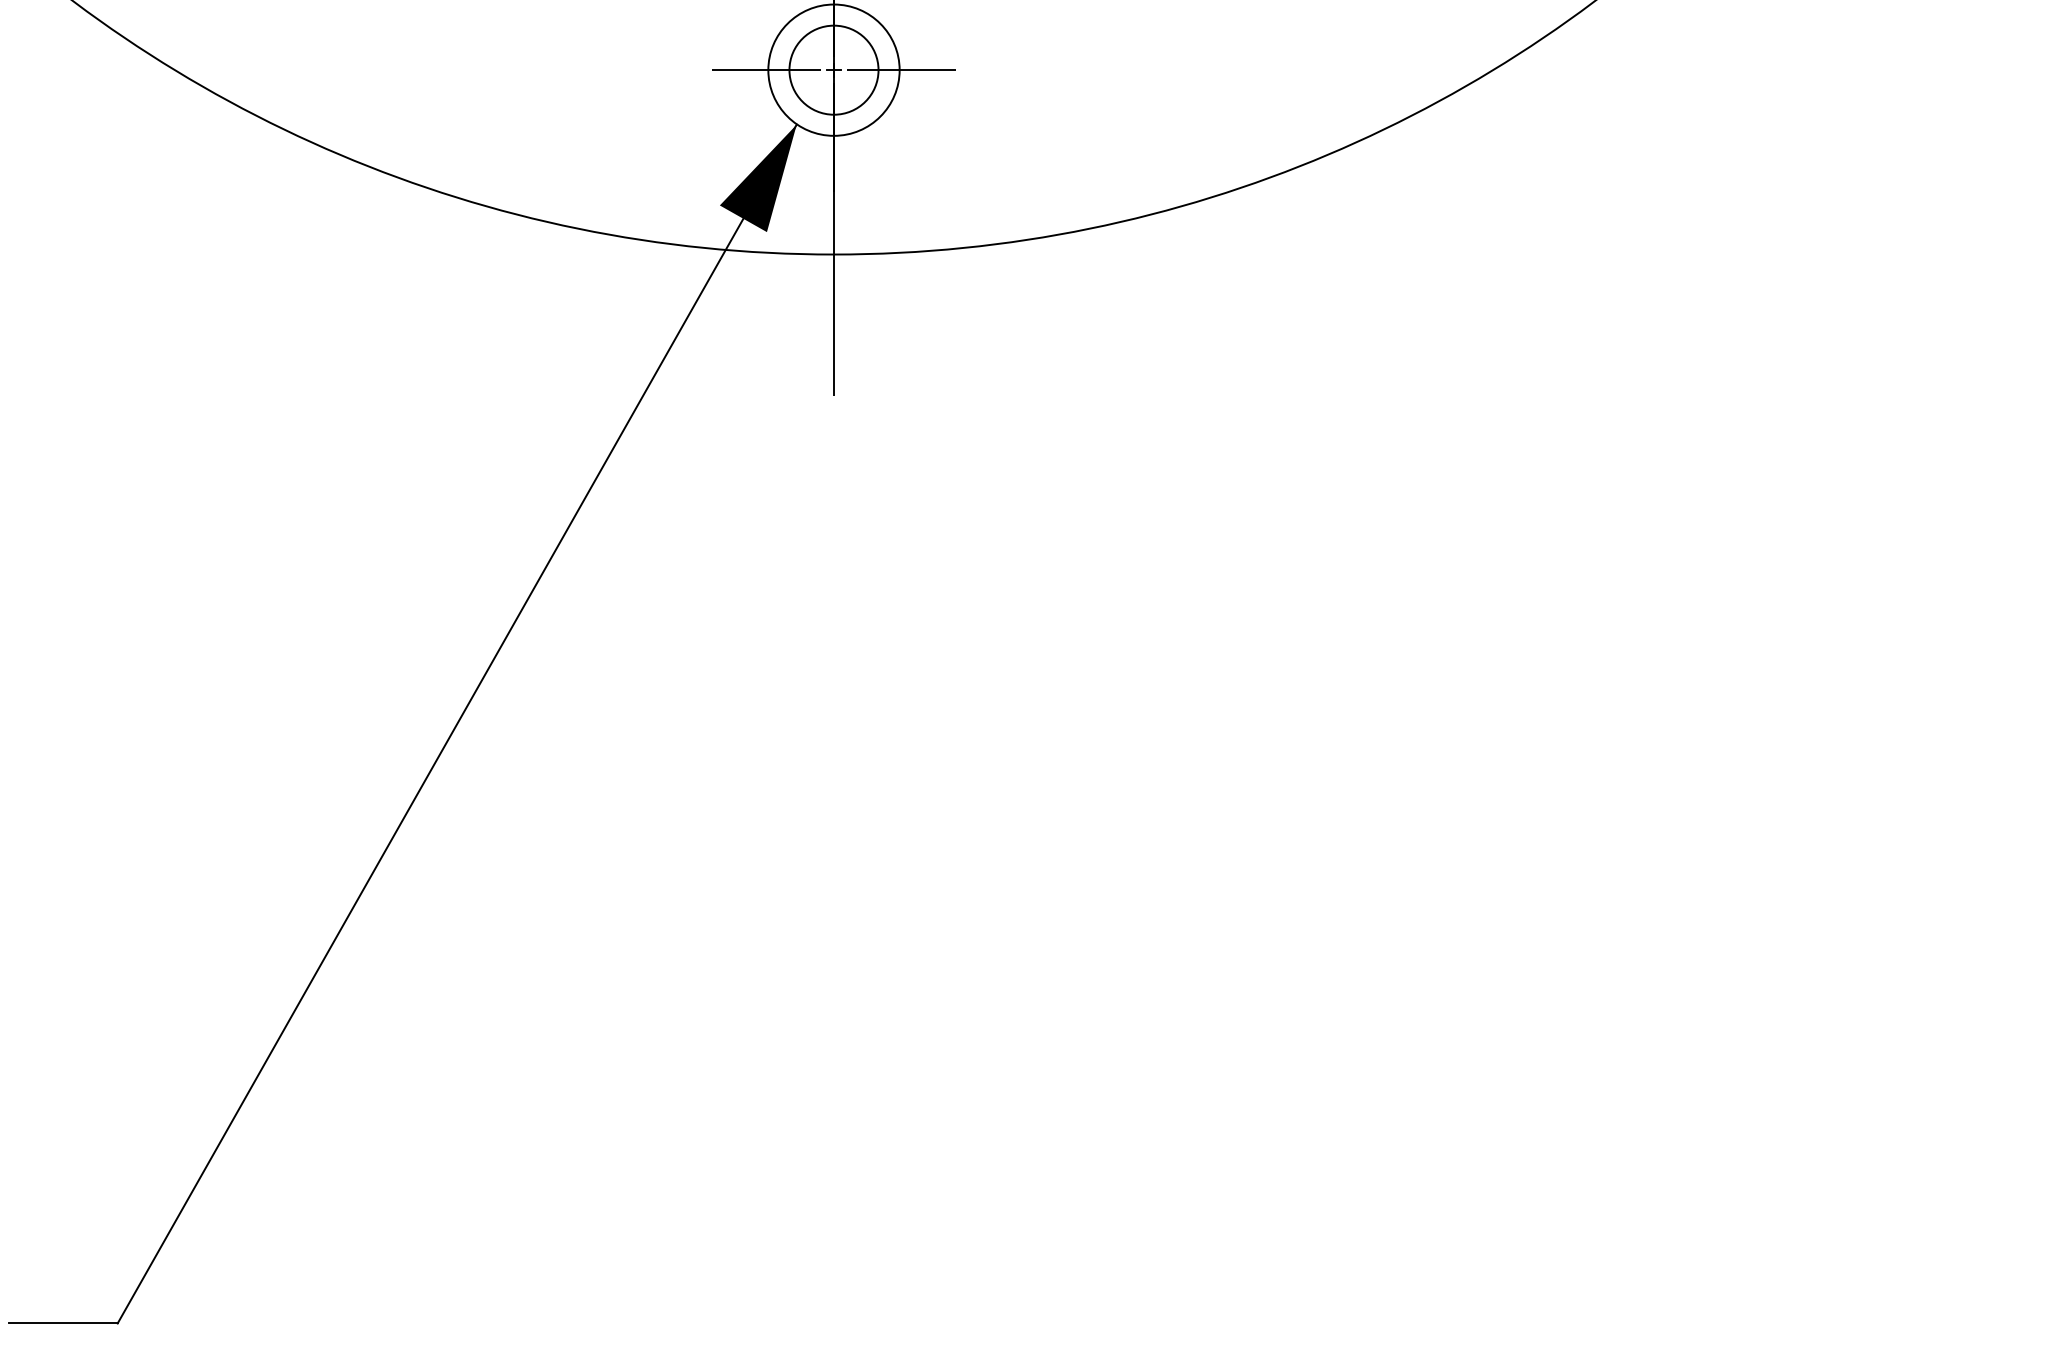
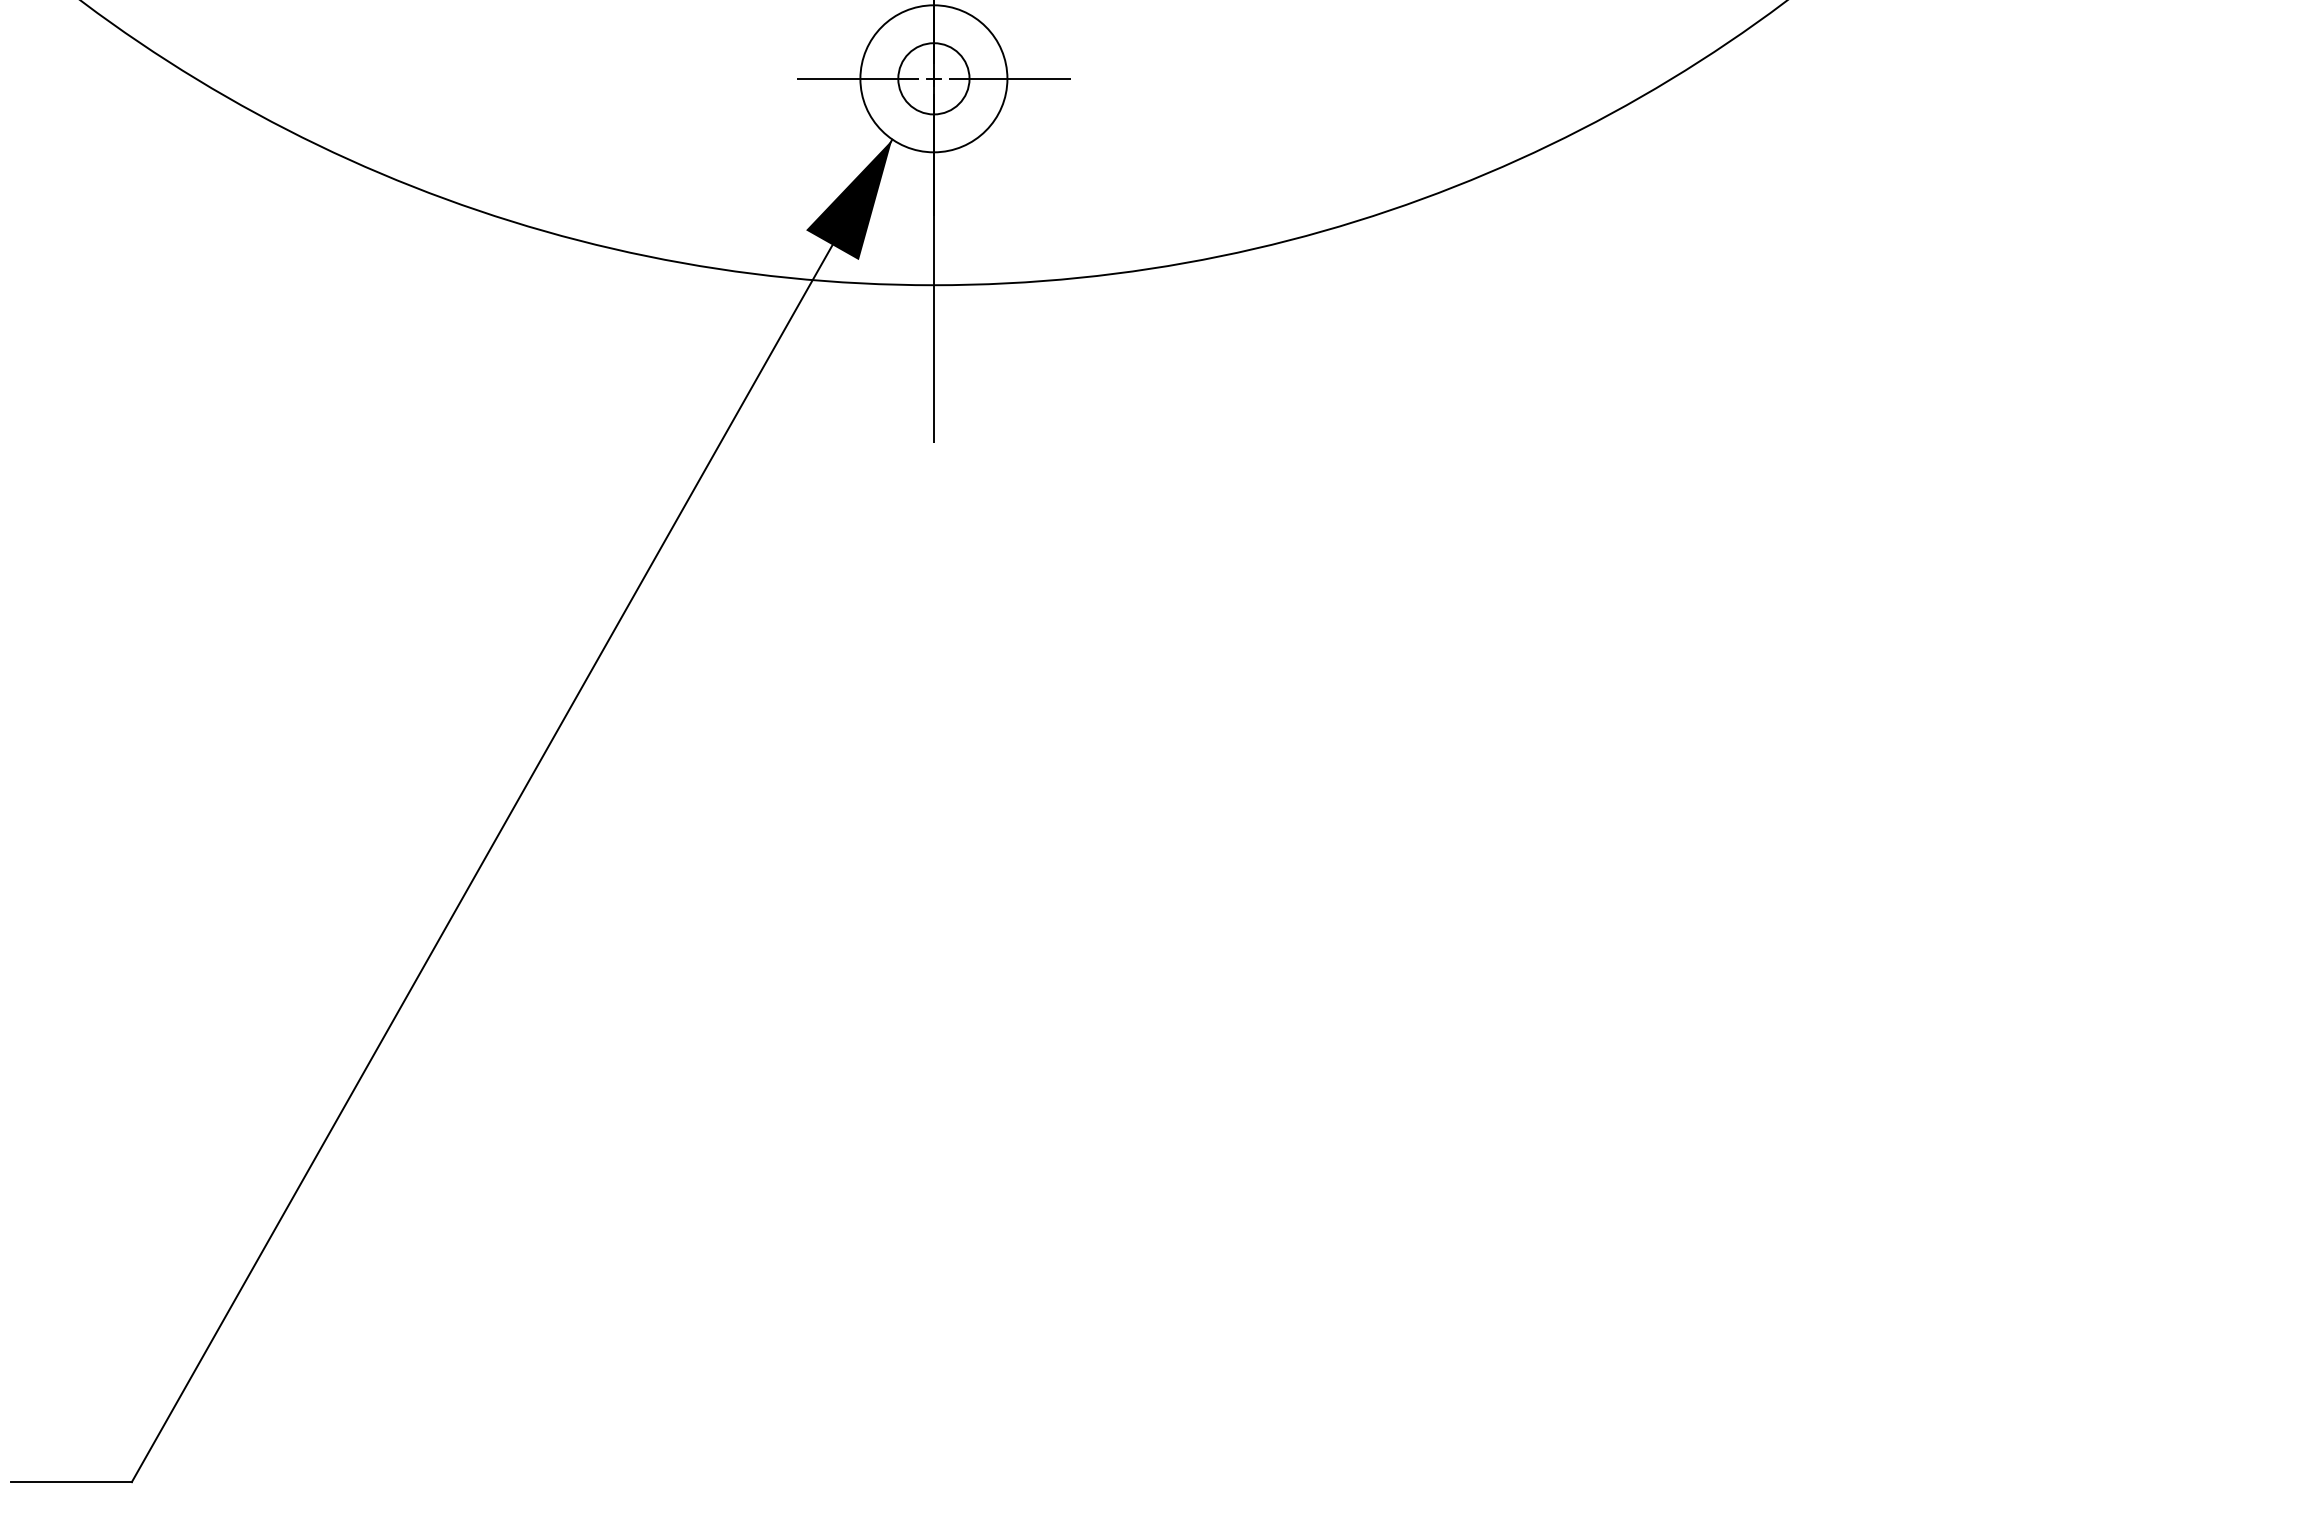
circle: (833, 69) -> (933, 78), size x0.71

